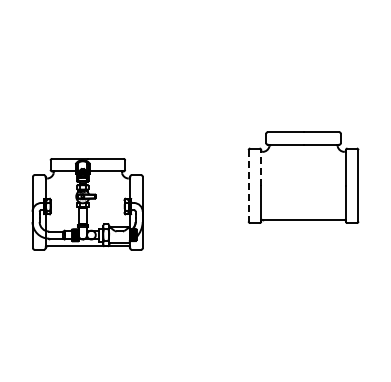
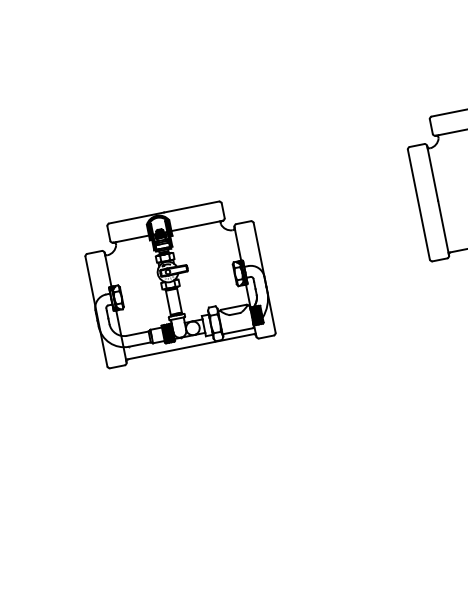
line: (261, 168) -> (433, 174), dashed -> solid
line: (248, 185) -> (418, 204), dashed -> solid

